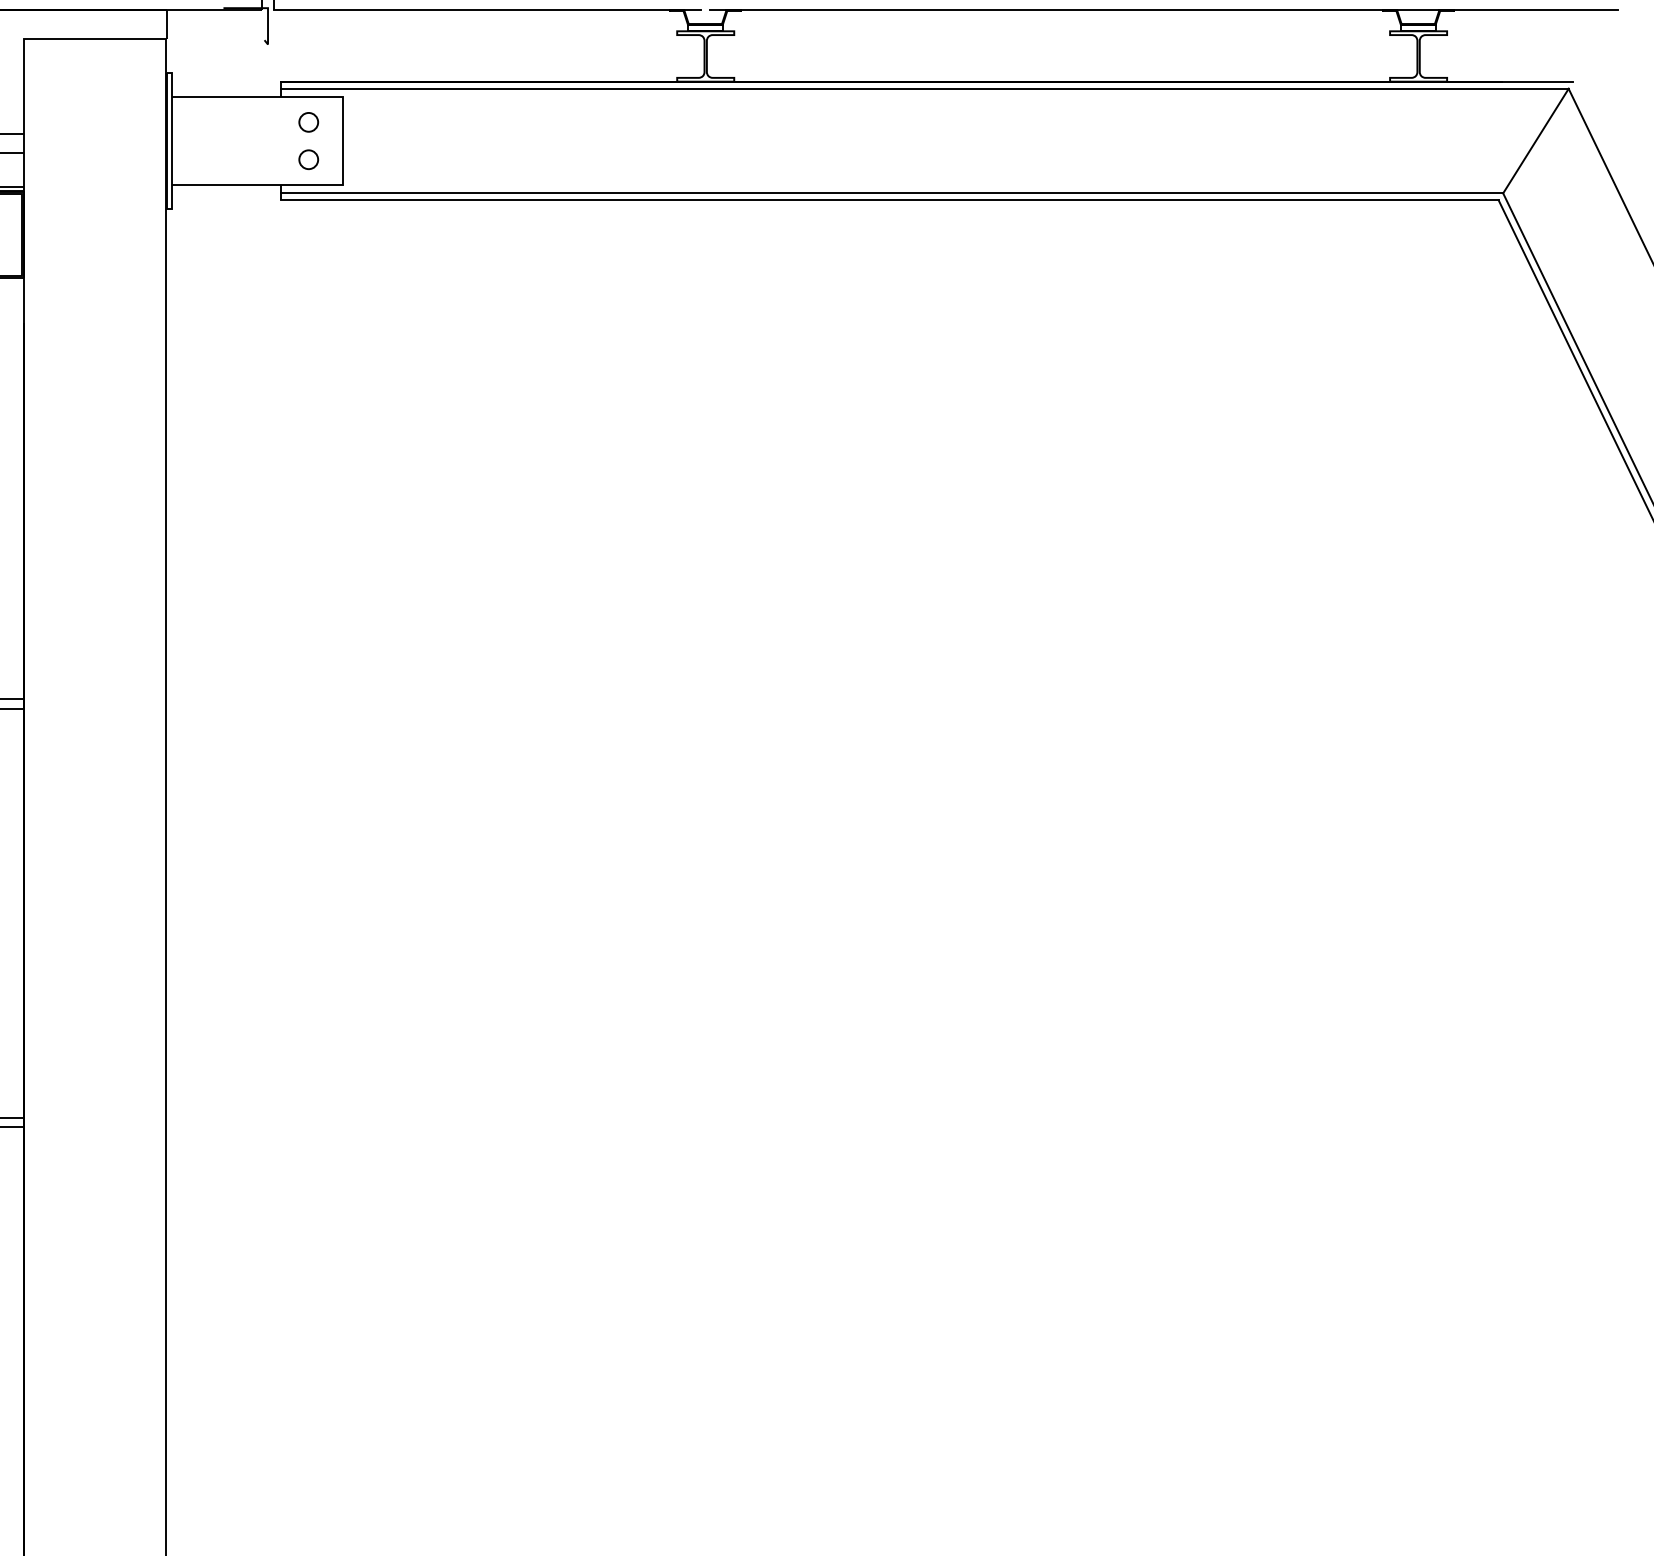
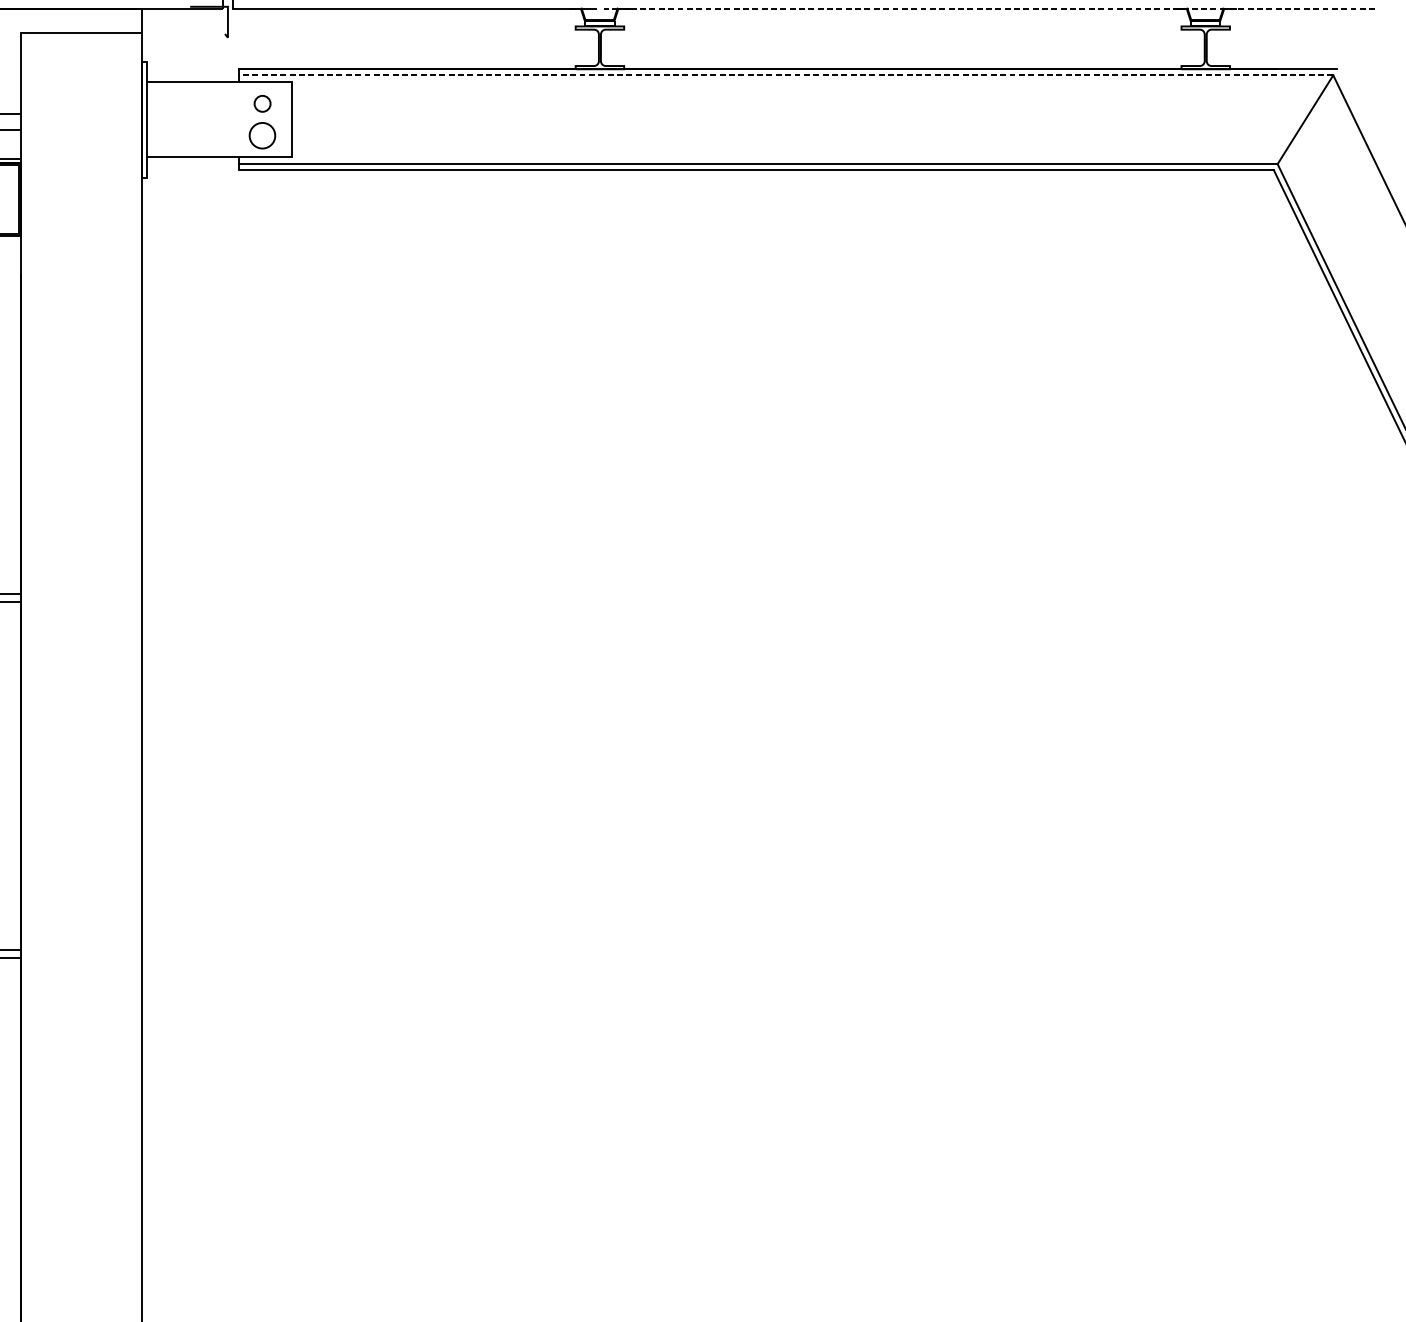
line: (1164, 10) -> (989, 8), solid -> dashed
line: (924, 88) -> (785, 75), solid -> dashed
circle: (308, 159) -> (262, 135), size x1.6

